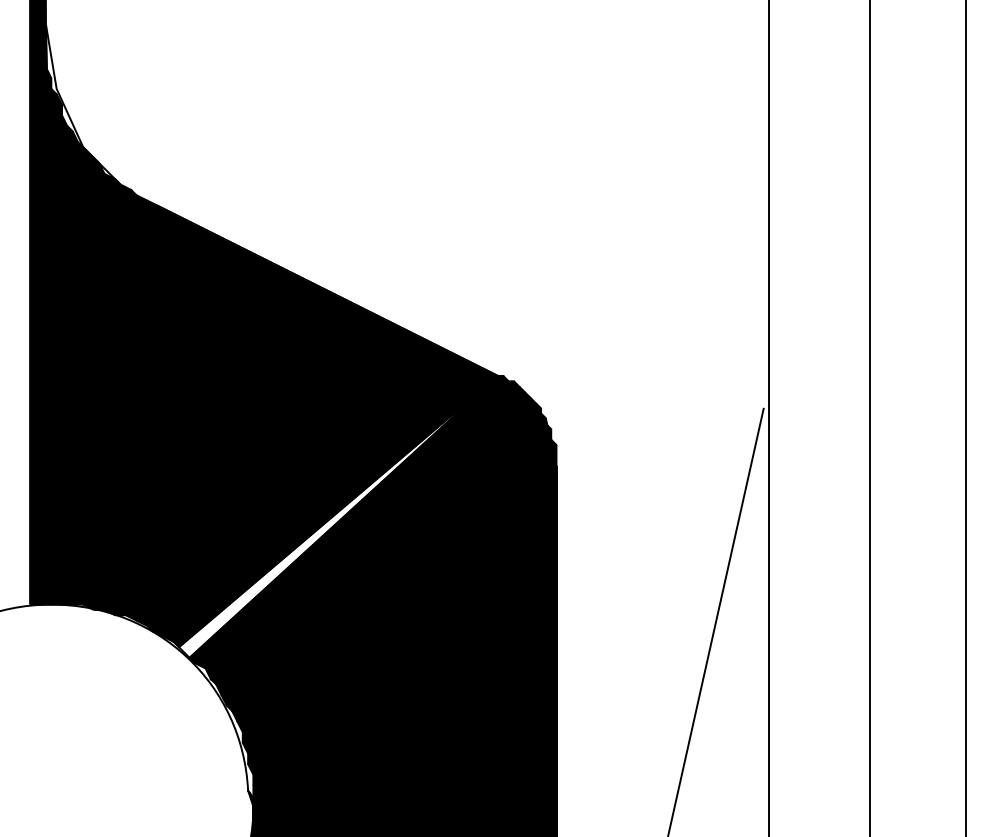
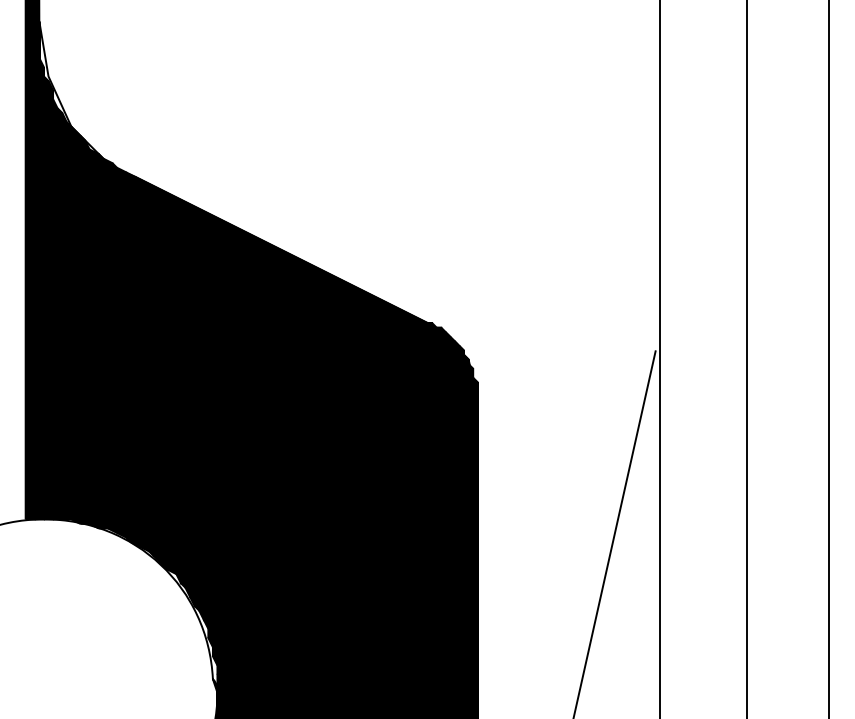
fill: (338, 517) -> (290, 444), added

